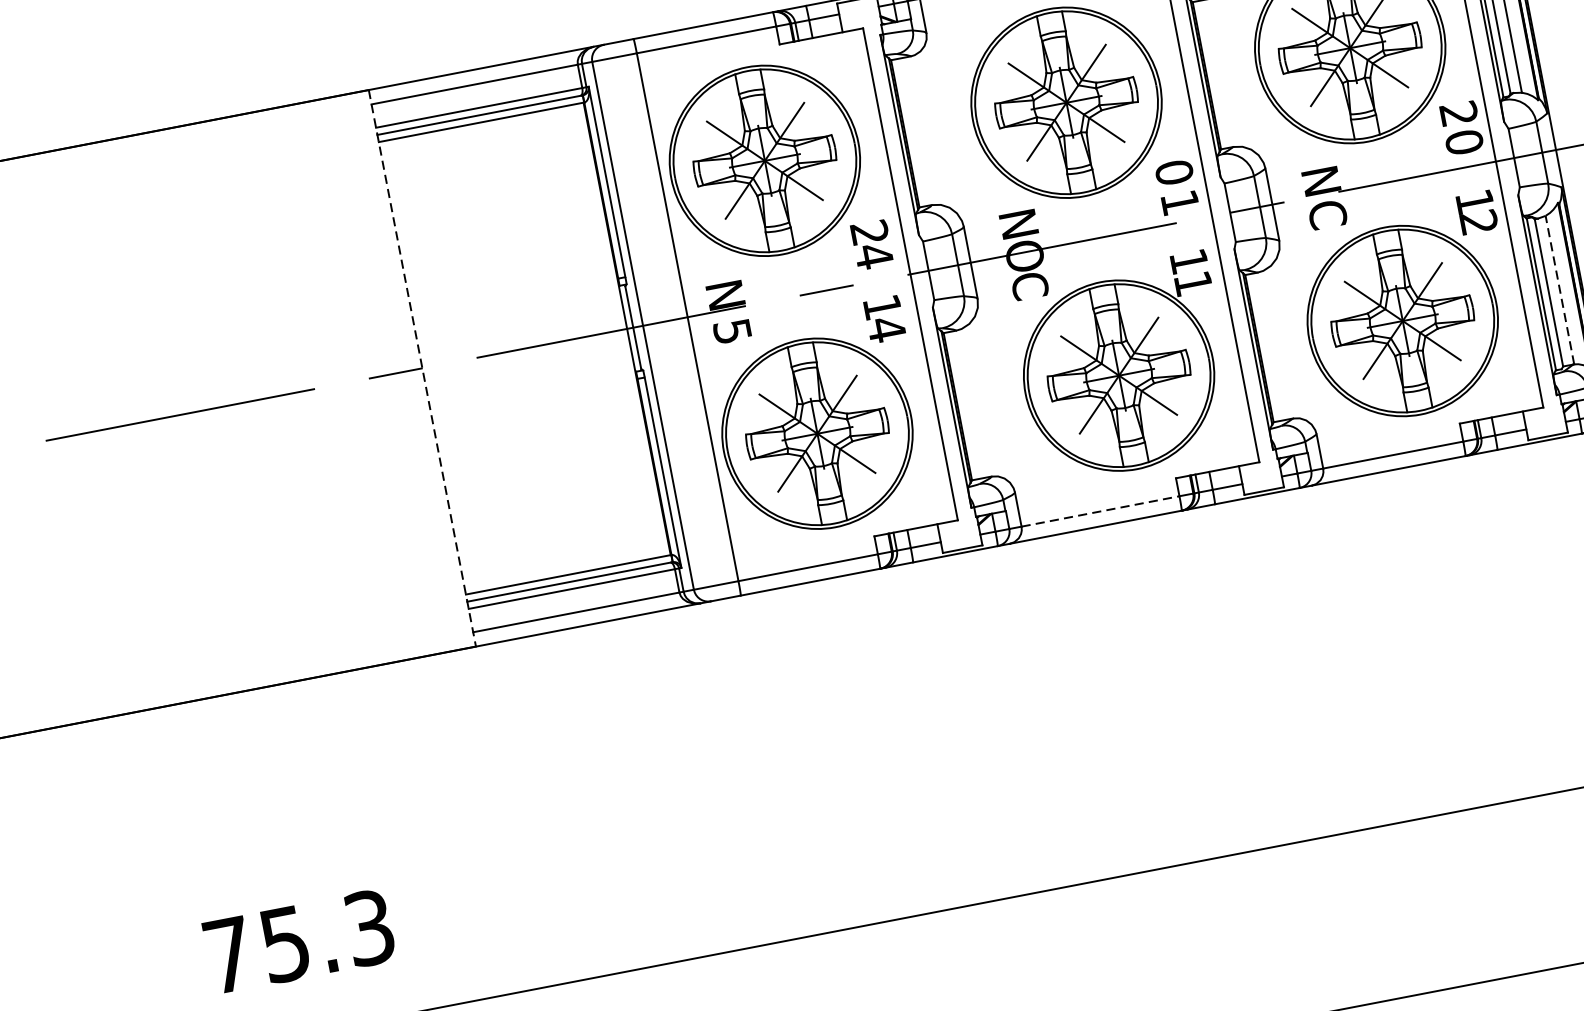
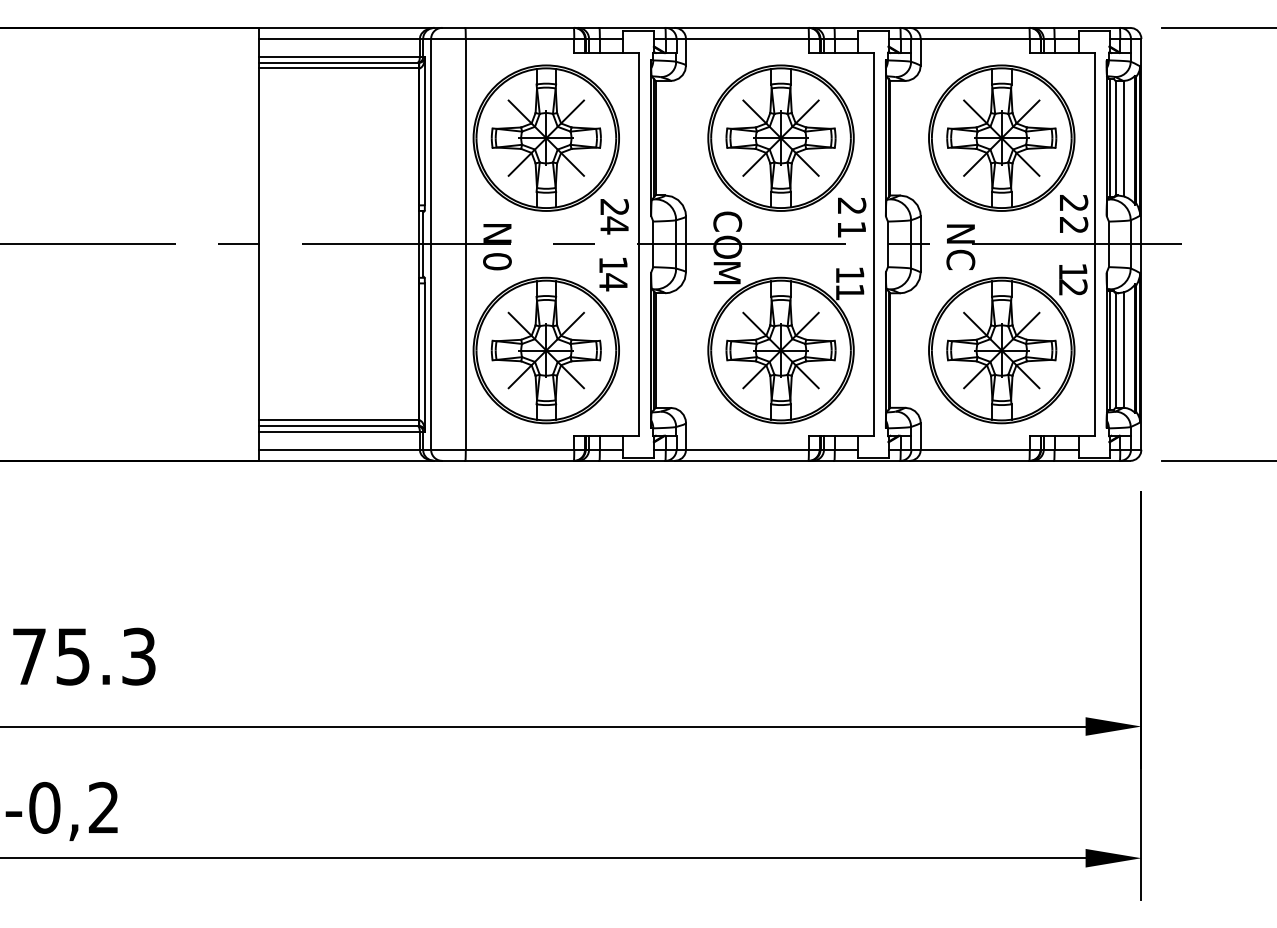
text: (1463, 141) -> (1073, 224), 0 -> 2
text: (1173, 171) -> (851, 205), 0 -> 2
text: (1018, 223) -> (727, 221), N -> C
text: (1029, 288) -> (726, 272), C -> M
line: (1560, 290) -> (1124, 350), dashed -> solid
text: (732, 331) -> (497, 261), 5 -> 0
line: (422, 368) -> (259, 244), dashed -> solid
line: (1100, 511) -> (747, 449), dashed -> solid

